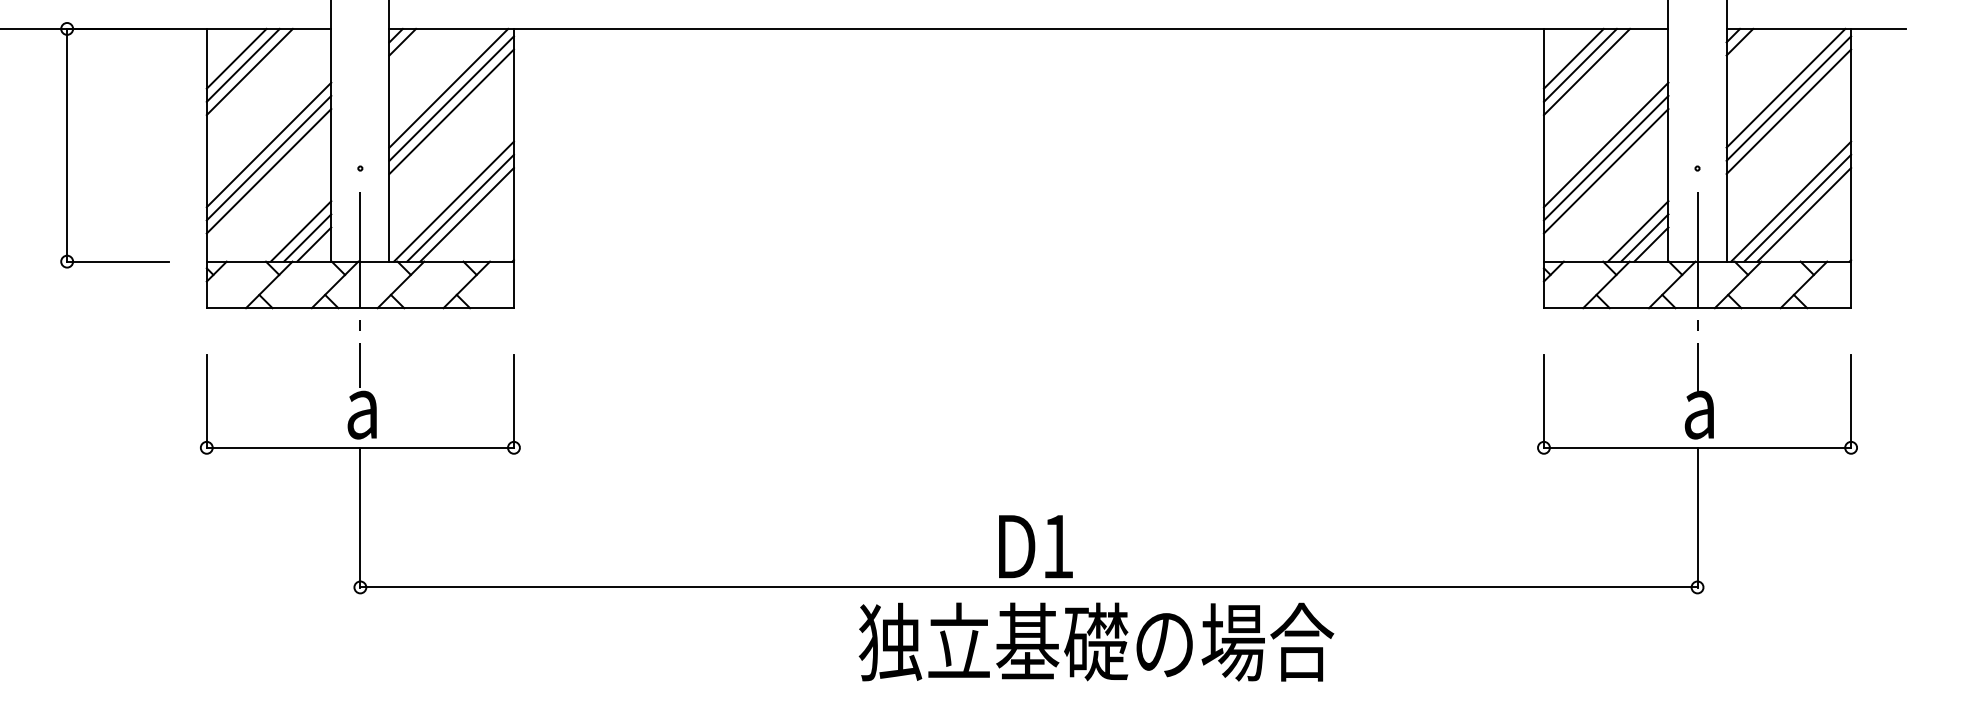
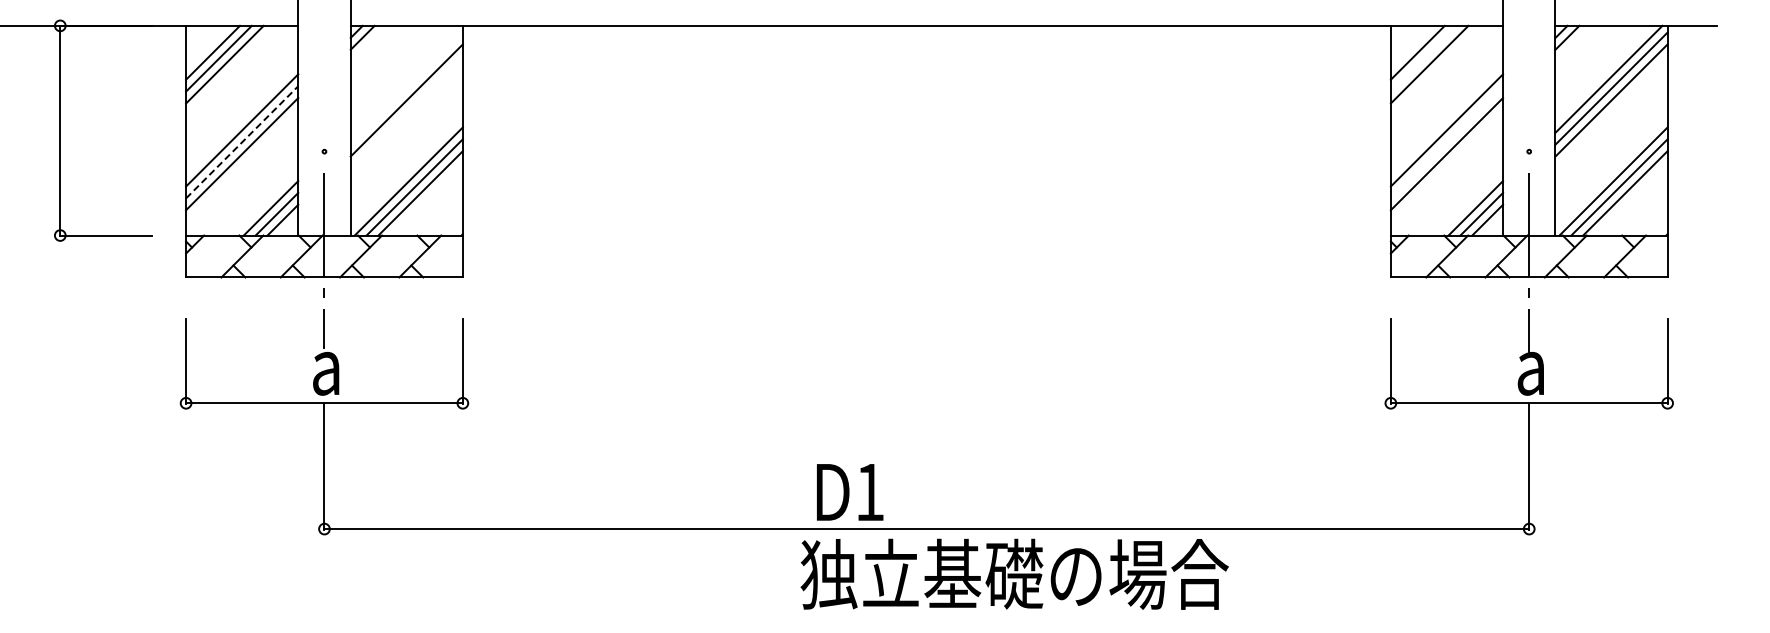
line: (1580, 65) -> (1423, 58), removed
line: (448, 87) -> (403, 78), removed
line: (451, 98) -> (406, 88), removed
line: (269, 157) -> (242, 141), solid -> dashed
line: (1605, 158) -> (1446, 142), removed
text: (1036, 546) -> (850, 492), moved
text: (1096, 641) -> (1014, 573), moved

